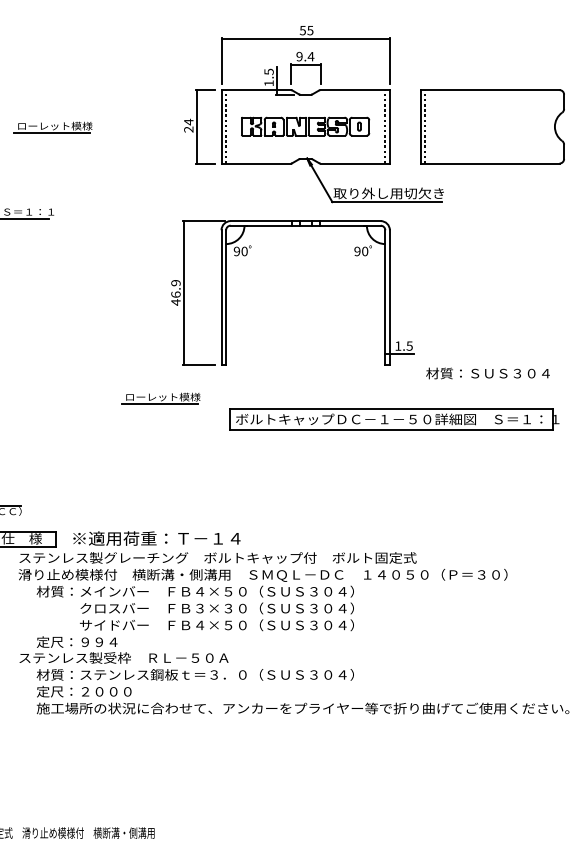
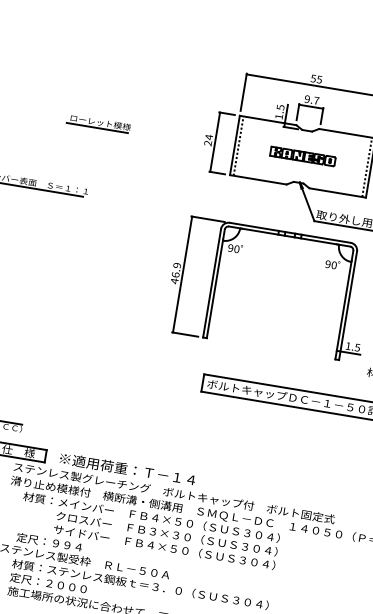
text: (310, 56) -> (316, 100), 9.4 -> 9.7
part: (305, 126) -> (302, 156), size x0.62
part: (160, 398) -> (149, 356), removed

